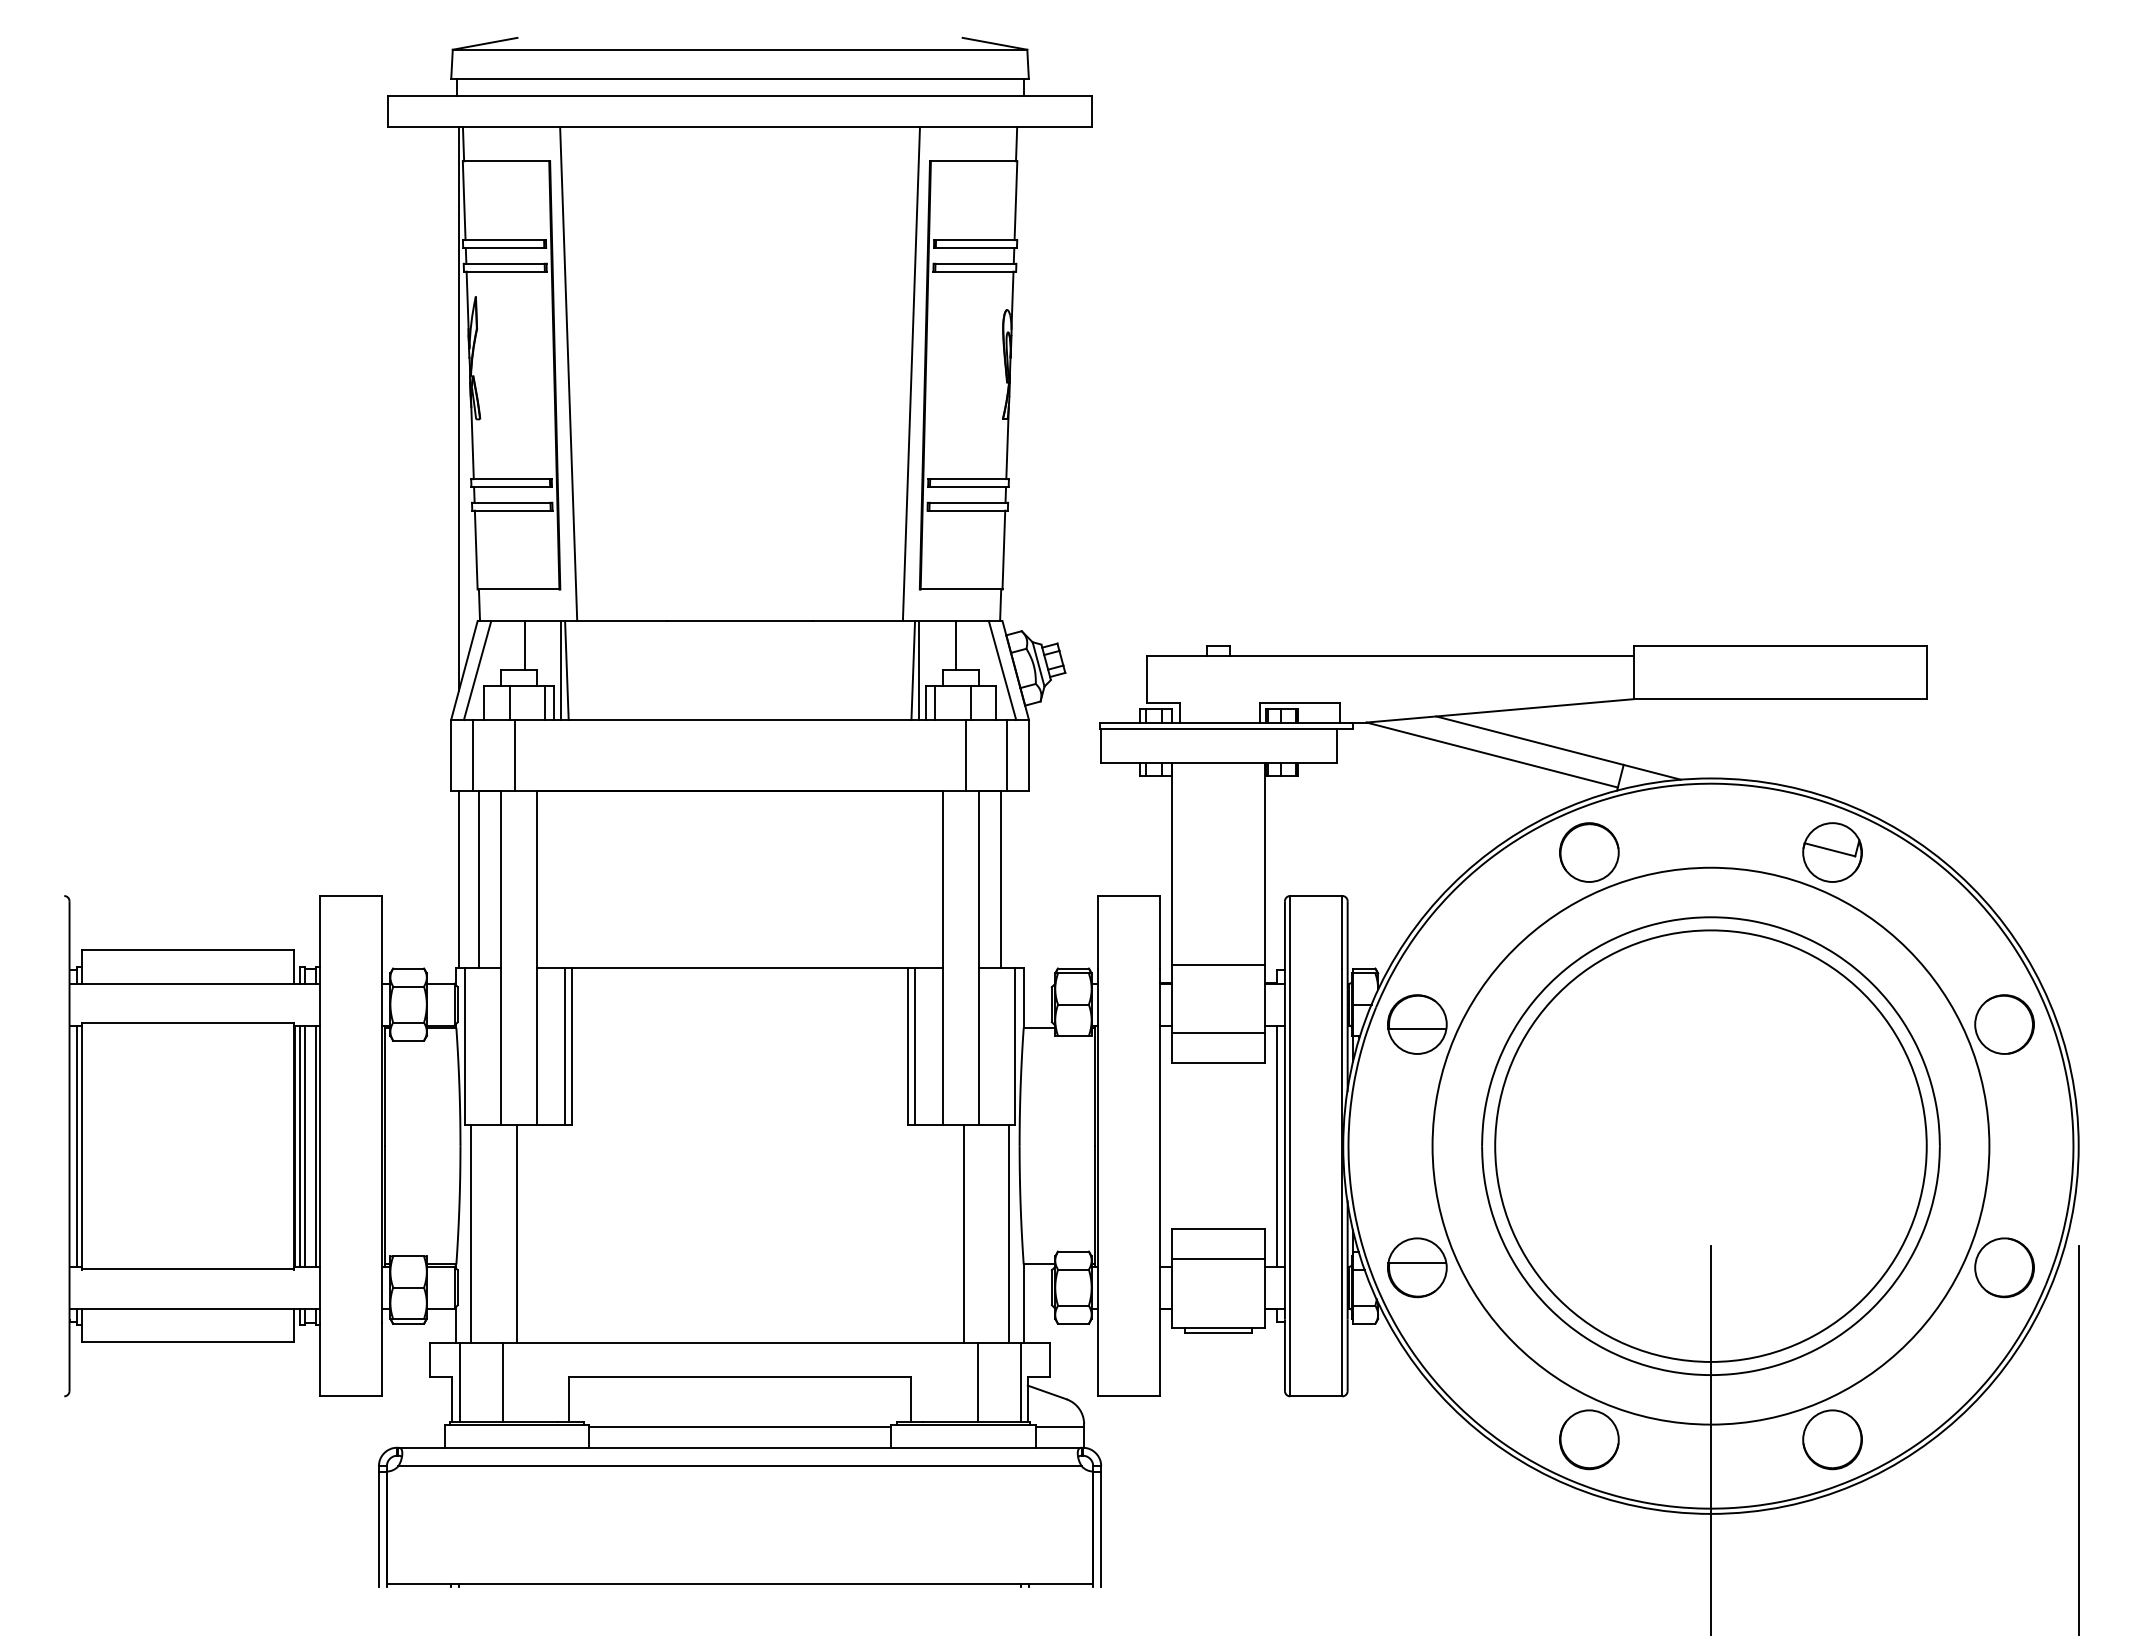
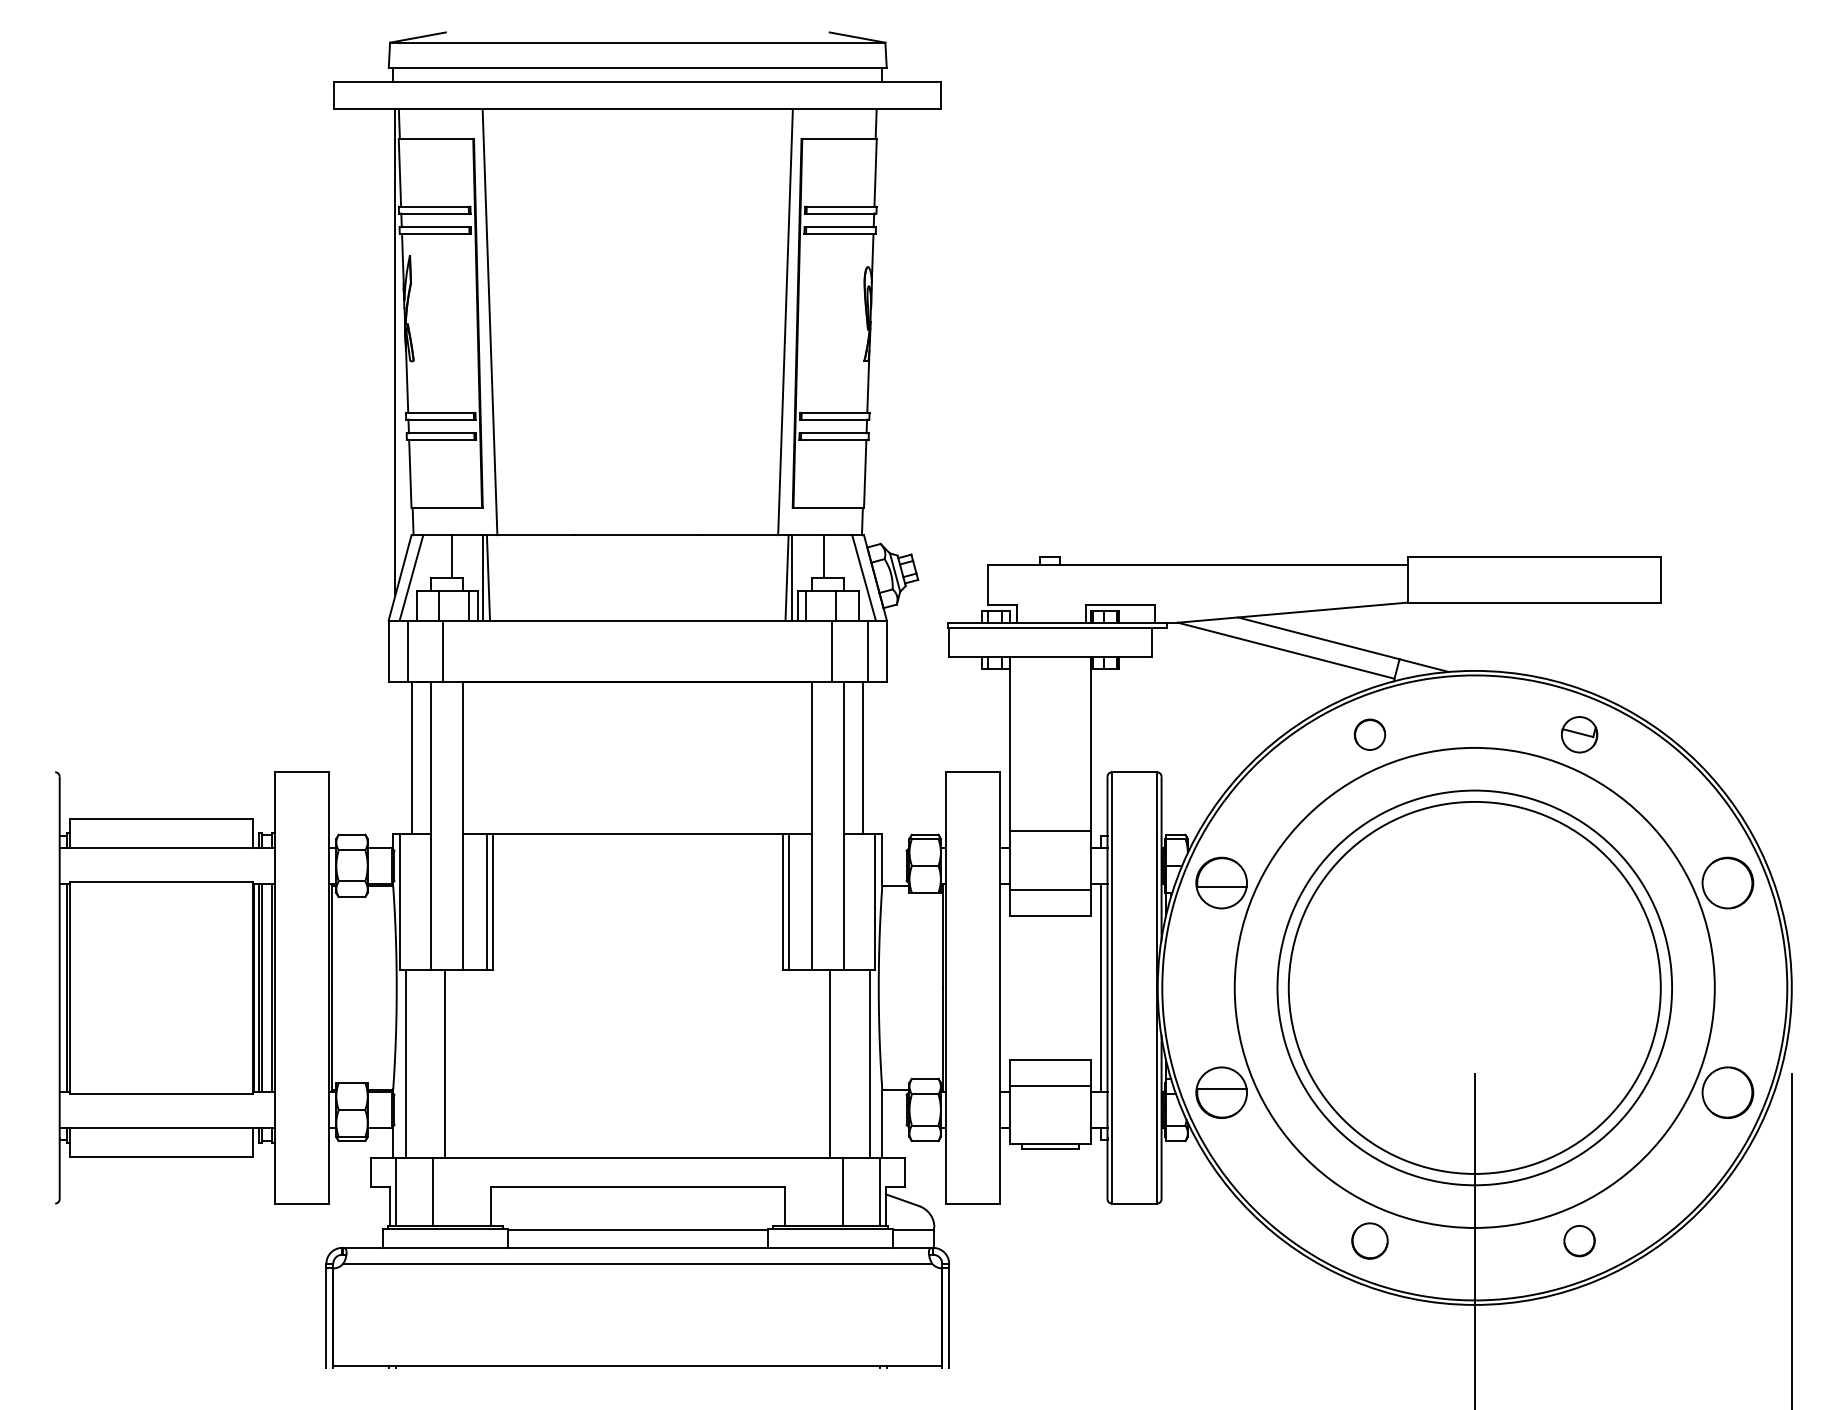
circle: (1589, 852) -> (1370, 734), size x0.6
part: (1832, 852) -> (1579, 734), size x0.7
line: (458, 878) -> (395, 757), removed
part: (1589, 1439) -> (1370, 1240), size x0.7
part: (1832, 1439) -> (1579, 1240), size x0.6

